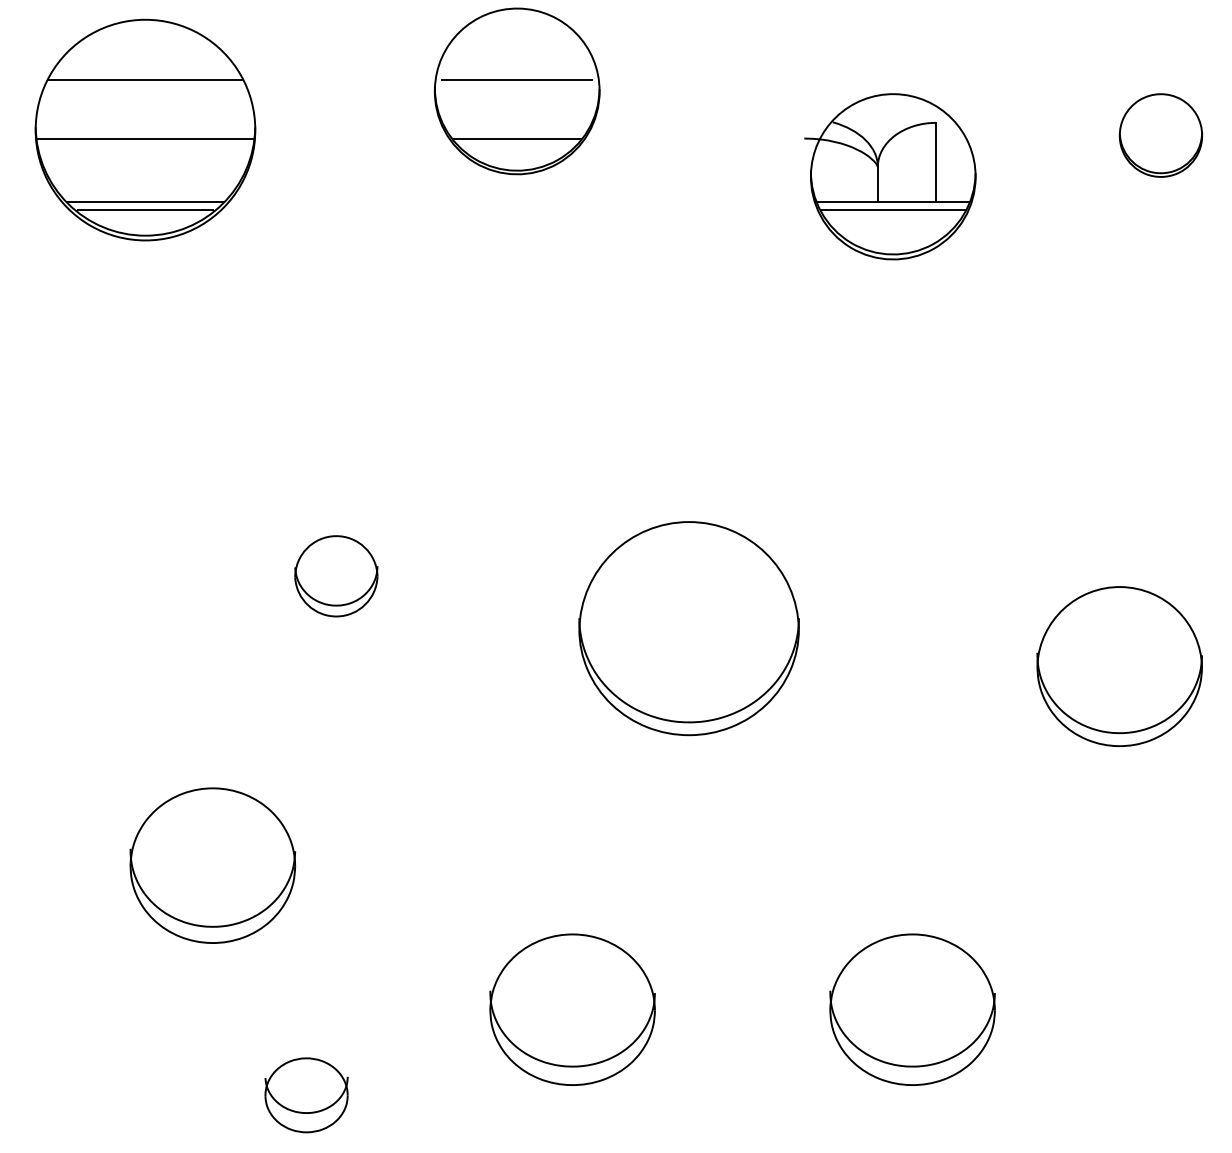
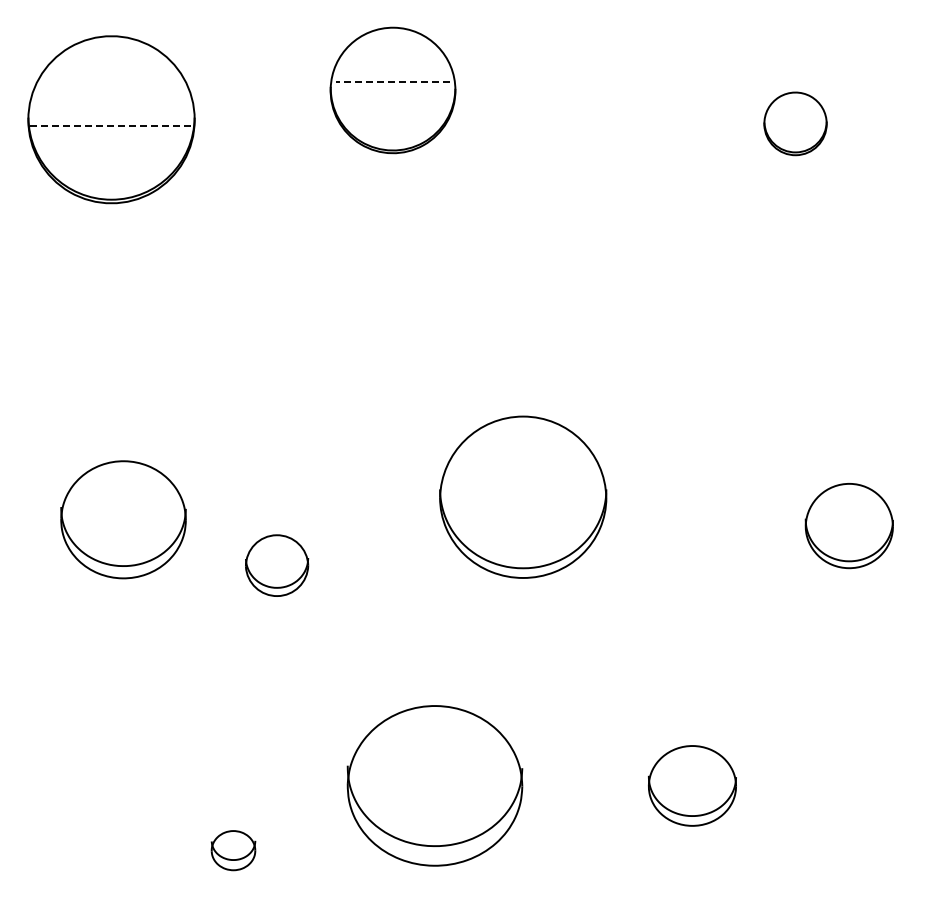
line: (145, 80) -> (111, 82), removed
line: (516, 80) -> (392, 82), solid -> dashed
part: (1160, 135) -> (795, 123), moved
line: (146, 139) -> (112, 126), solid -> dashed
line: (516, 139) -> (392, 126), removed
part: (890, 175) -> (675, 154), removed
line: (145, 202) -> (111, 174), removed
line: (145, 210) -> (111, 180), removed
part: (336, 576) -> (277, 565), moved
part: (1119, 665) -> (849, 525), size x0.7
part: (212, 865) -> (123, 519), moved
part: (571, 1009) -> (434, 785), size x1.4
part: (912, 1009) -> (692, 785), size x0.7
part: (306, 1095) -> (233, 850), size x0.7

